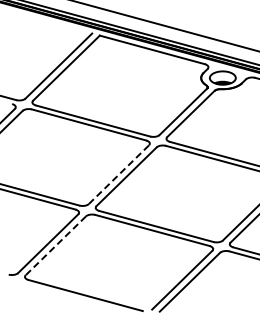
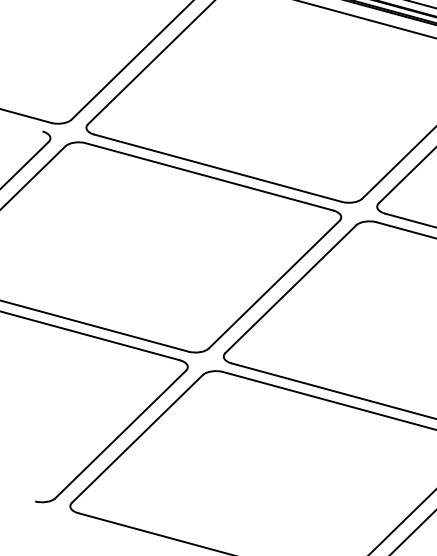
line: (119, 174) -> (275, 284), dashed -> solid
line: (55, 246) -> (136, 440), dashed -> solid

